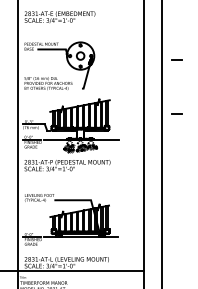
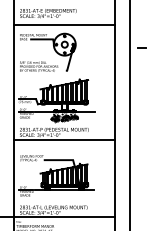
line: (80, 31) -> (64, 25), added
line: (176, 113) -> (141, 90), removed
line: (80, 175) -> (64, 140), added

